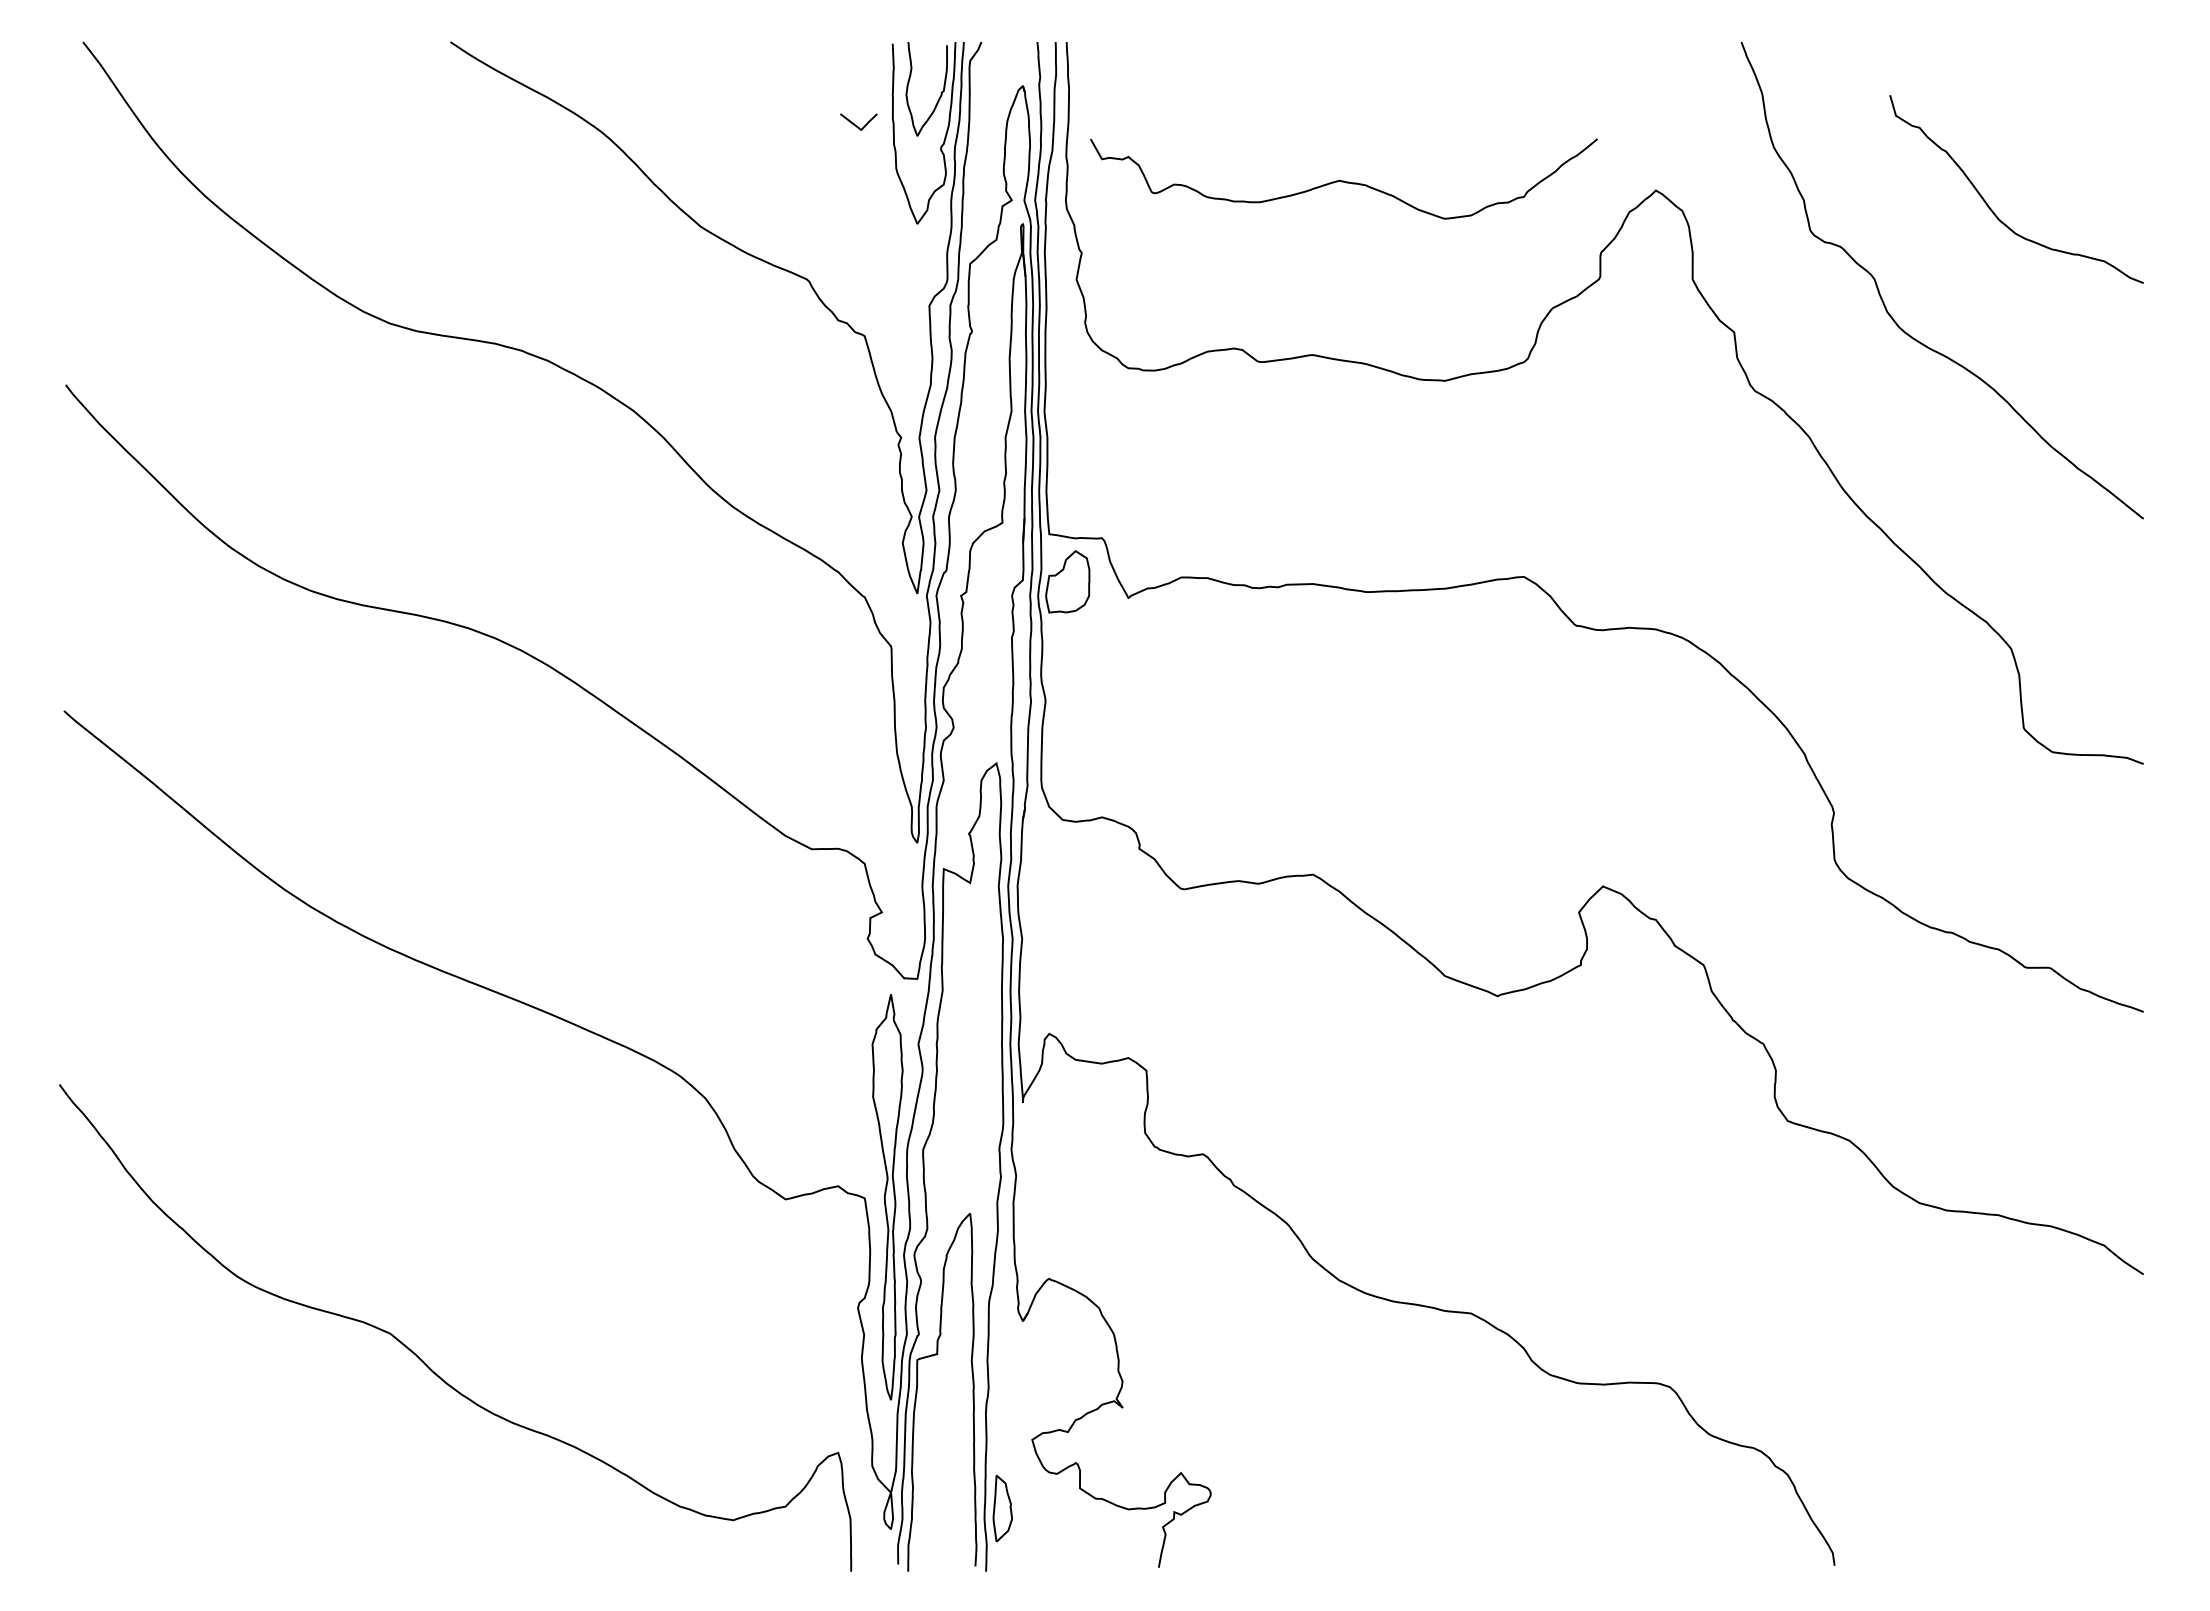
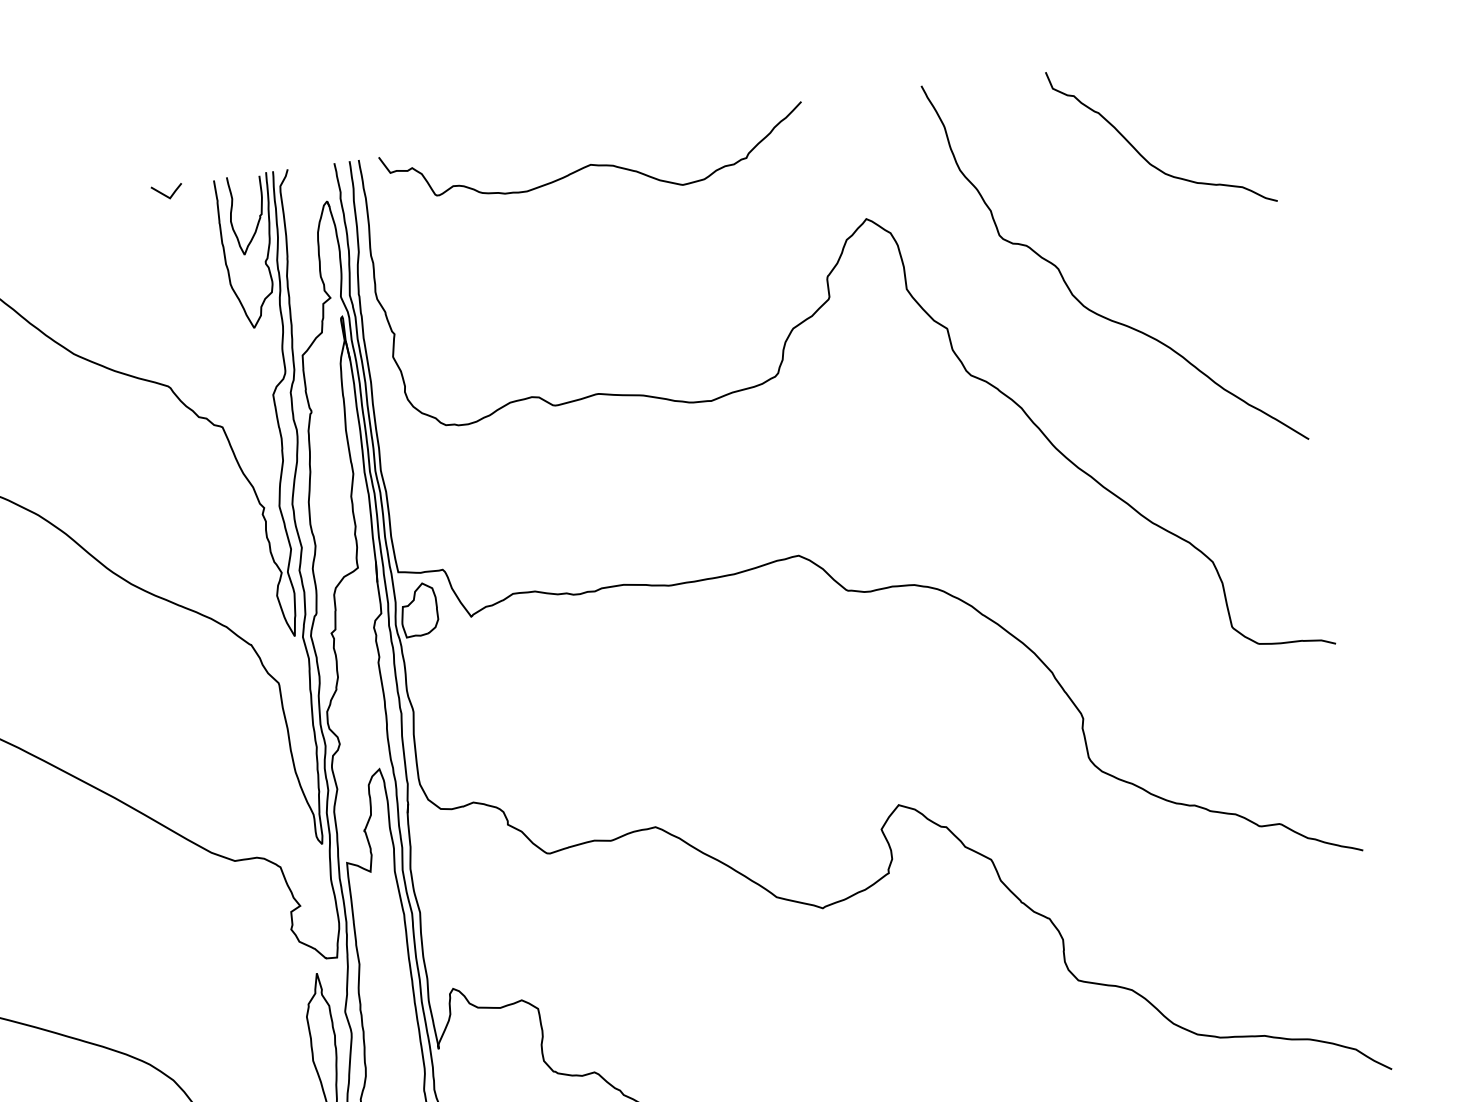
line: (857, 125) -> (166, 195), moved
curve: (1343, 180) -> (594, 164), moved
curve: (1991, 208) -> (1142, 155), moved

